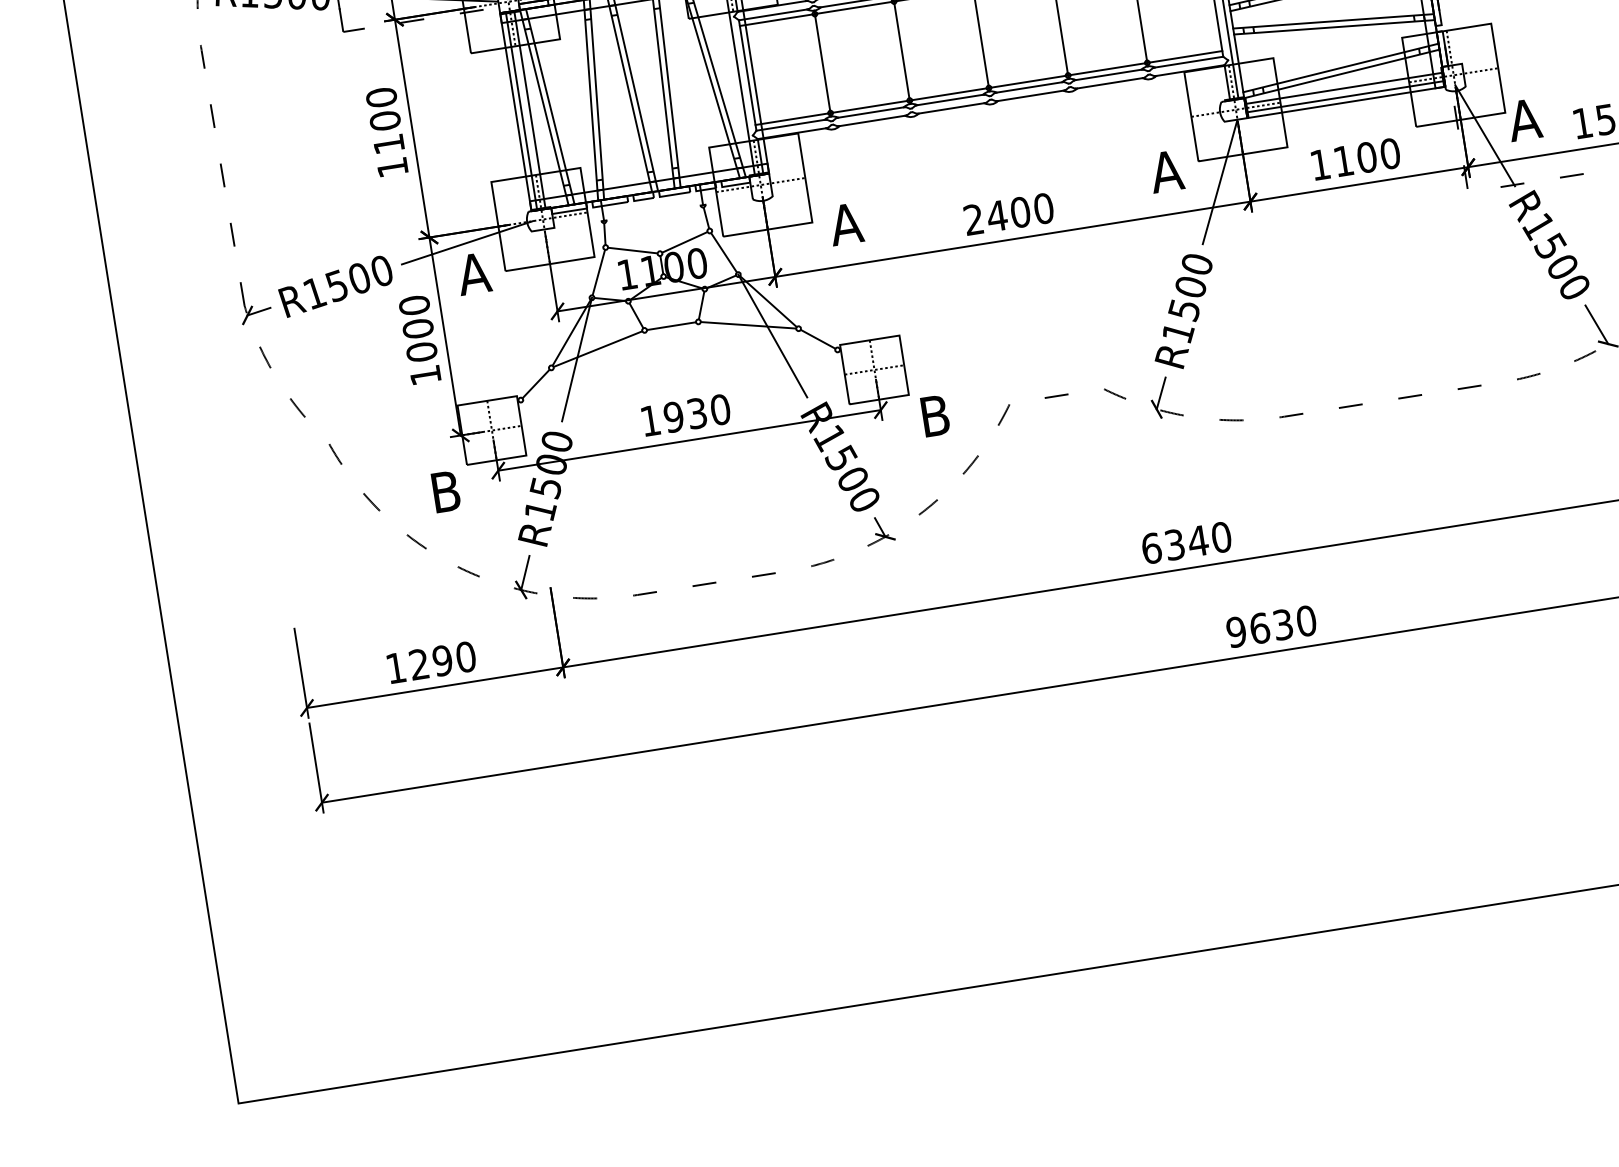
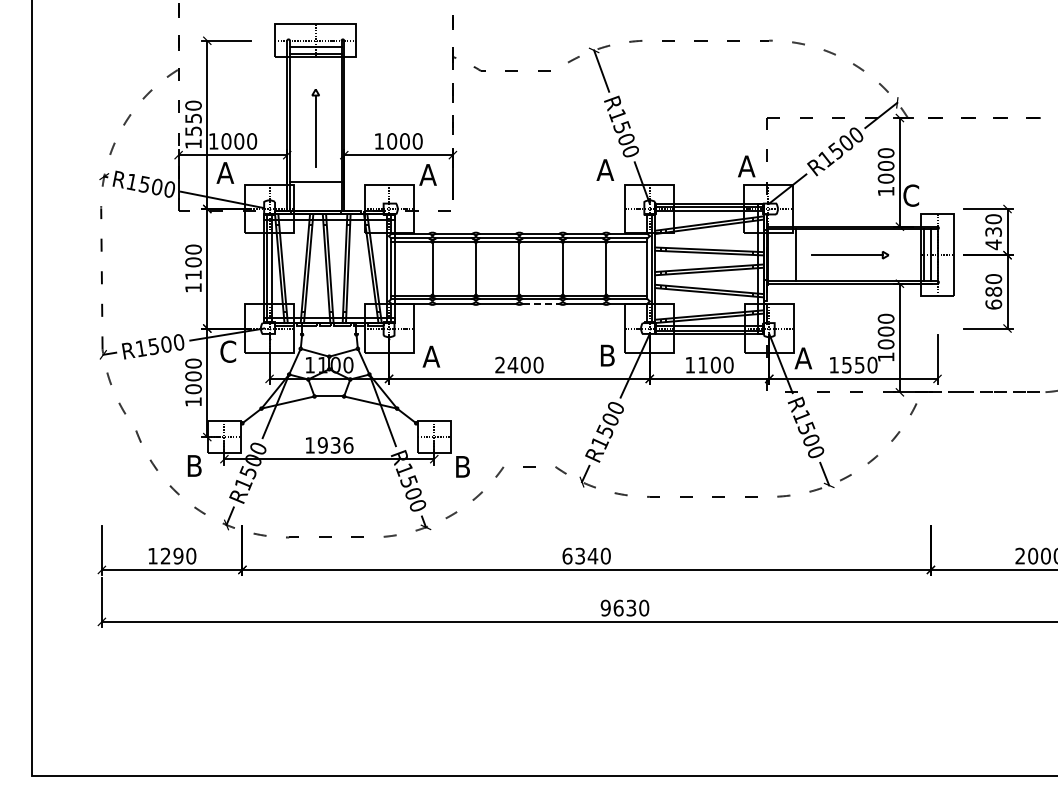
line: (1031, 95) -> (541, 303), solid -> dashed
text: (1166, 171) -> (607, 355), A -> B
text: (472, 273) -> (227, 351), A -> C
text: (720, 409) -> (348, 445), 1930 -> 1936

